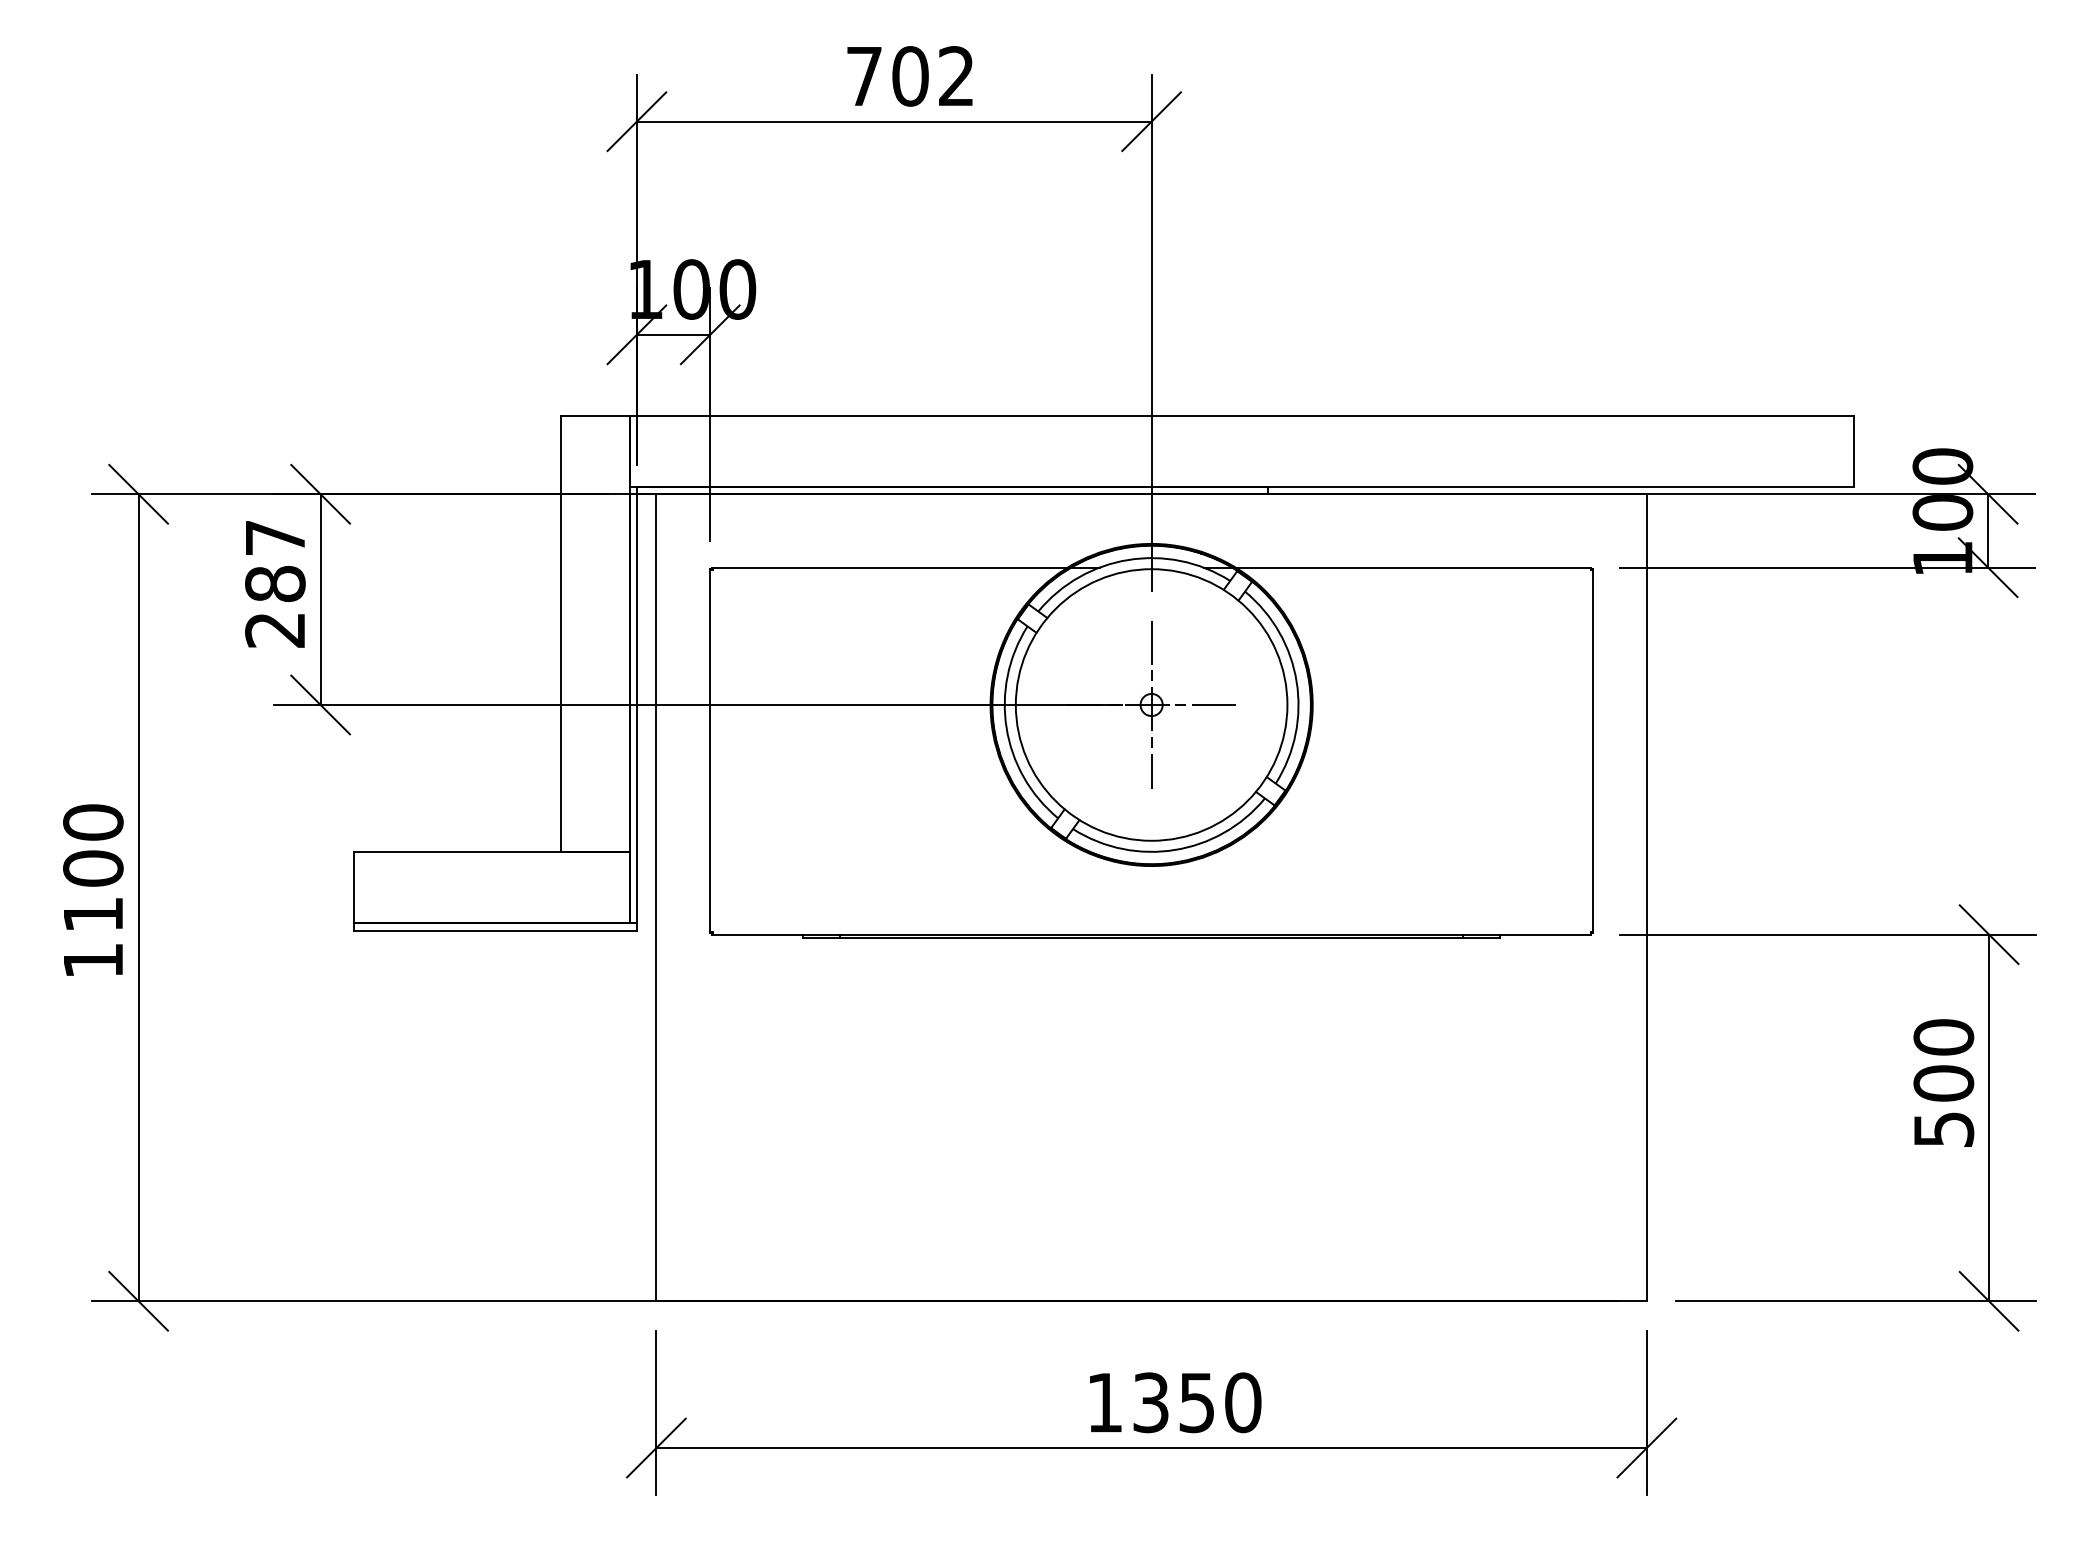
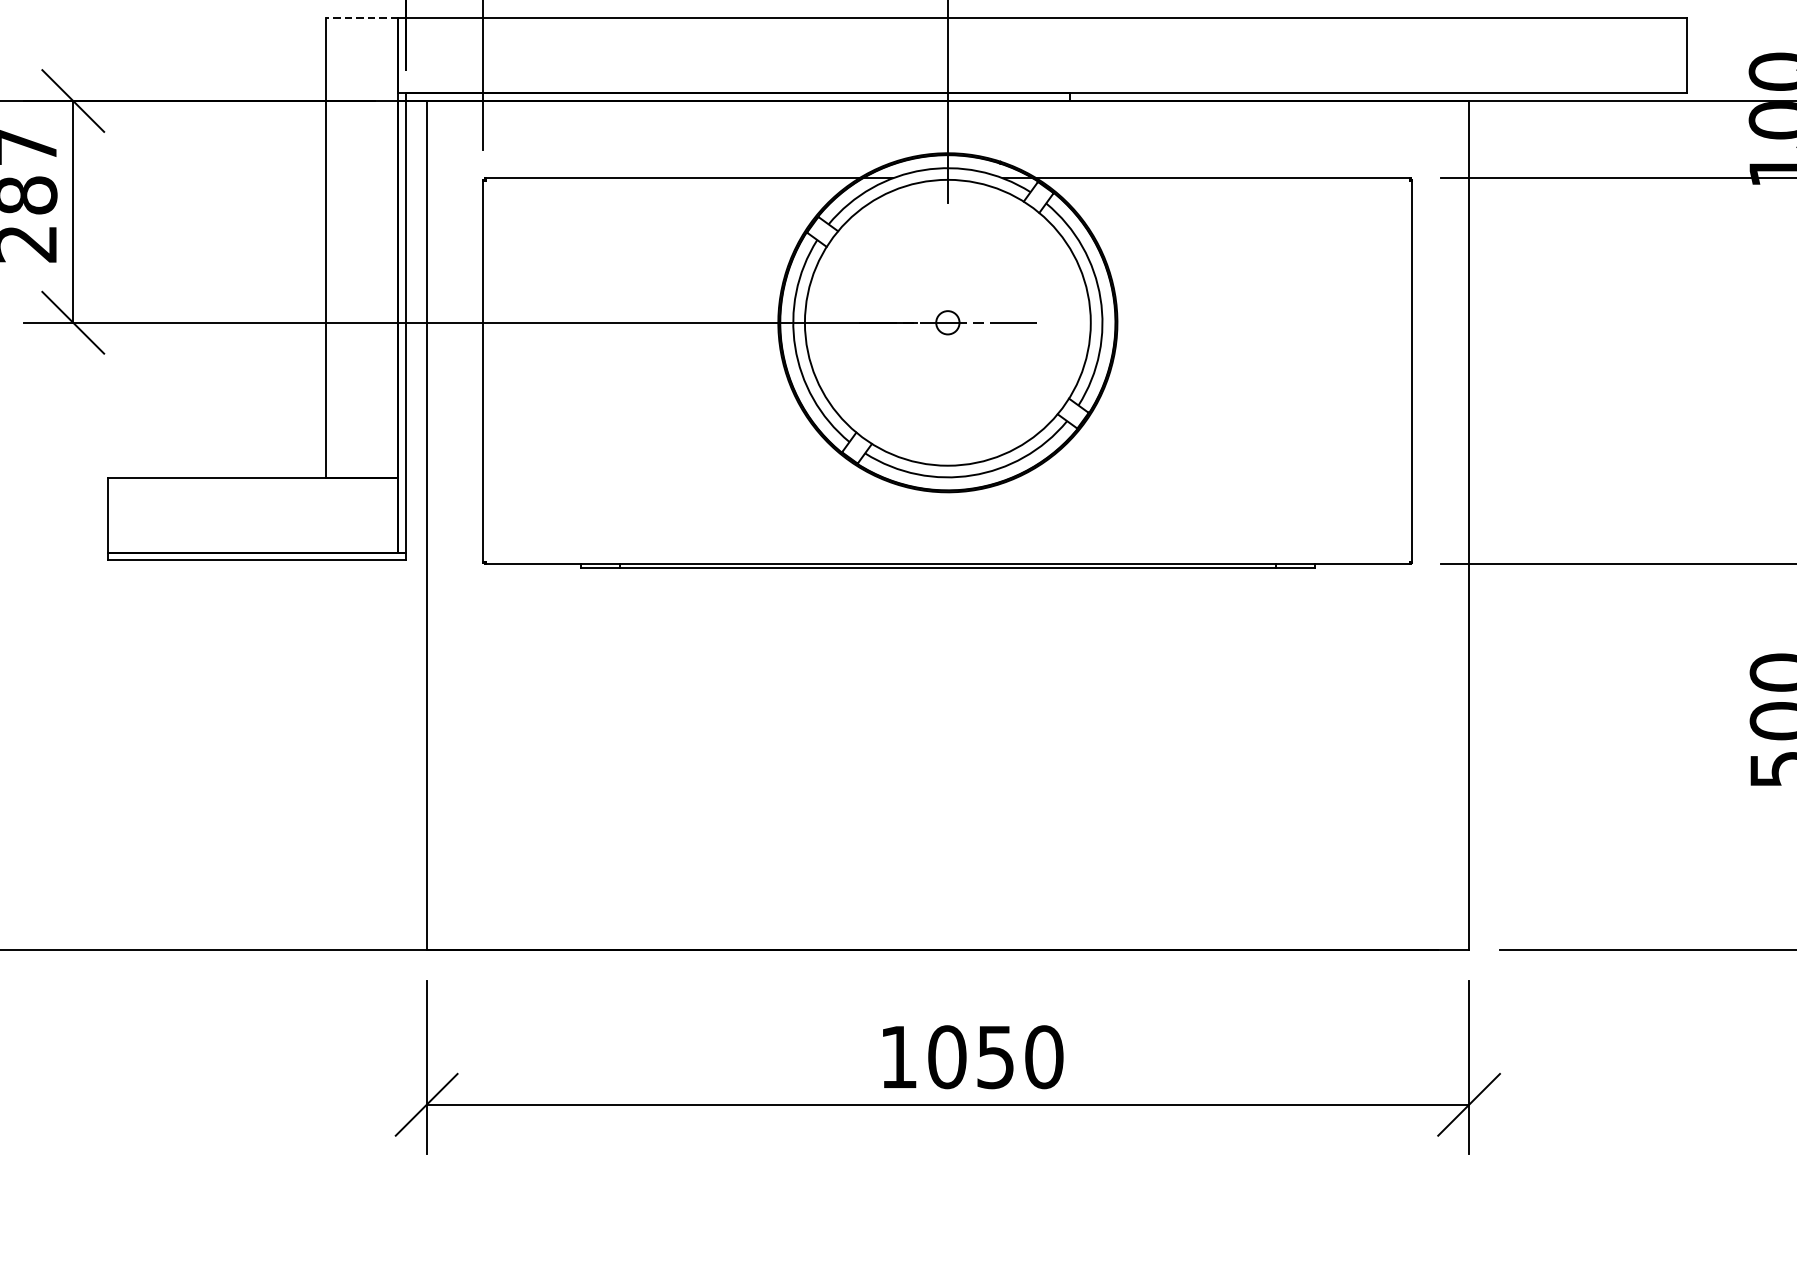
line: (594, 415) -> (361, 18), solid -> dashed
line: (1151, 704) -> (947, 322), removed
text: (1151, 1402) -> (947, 1056), 1350 -> 1050

